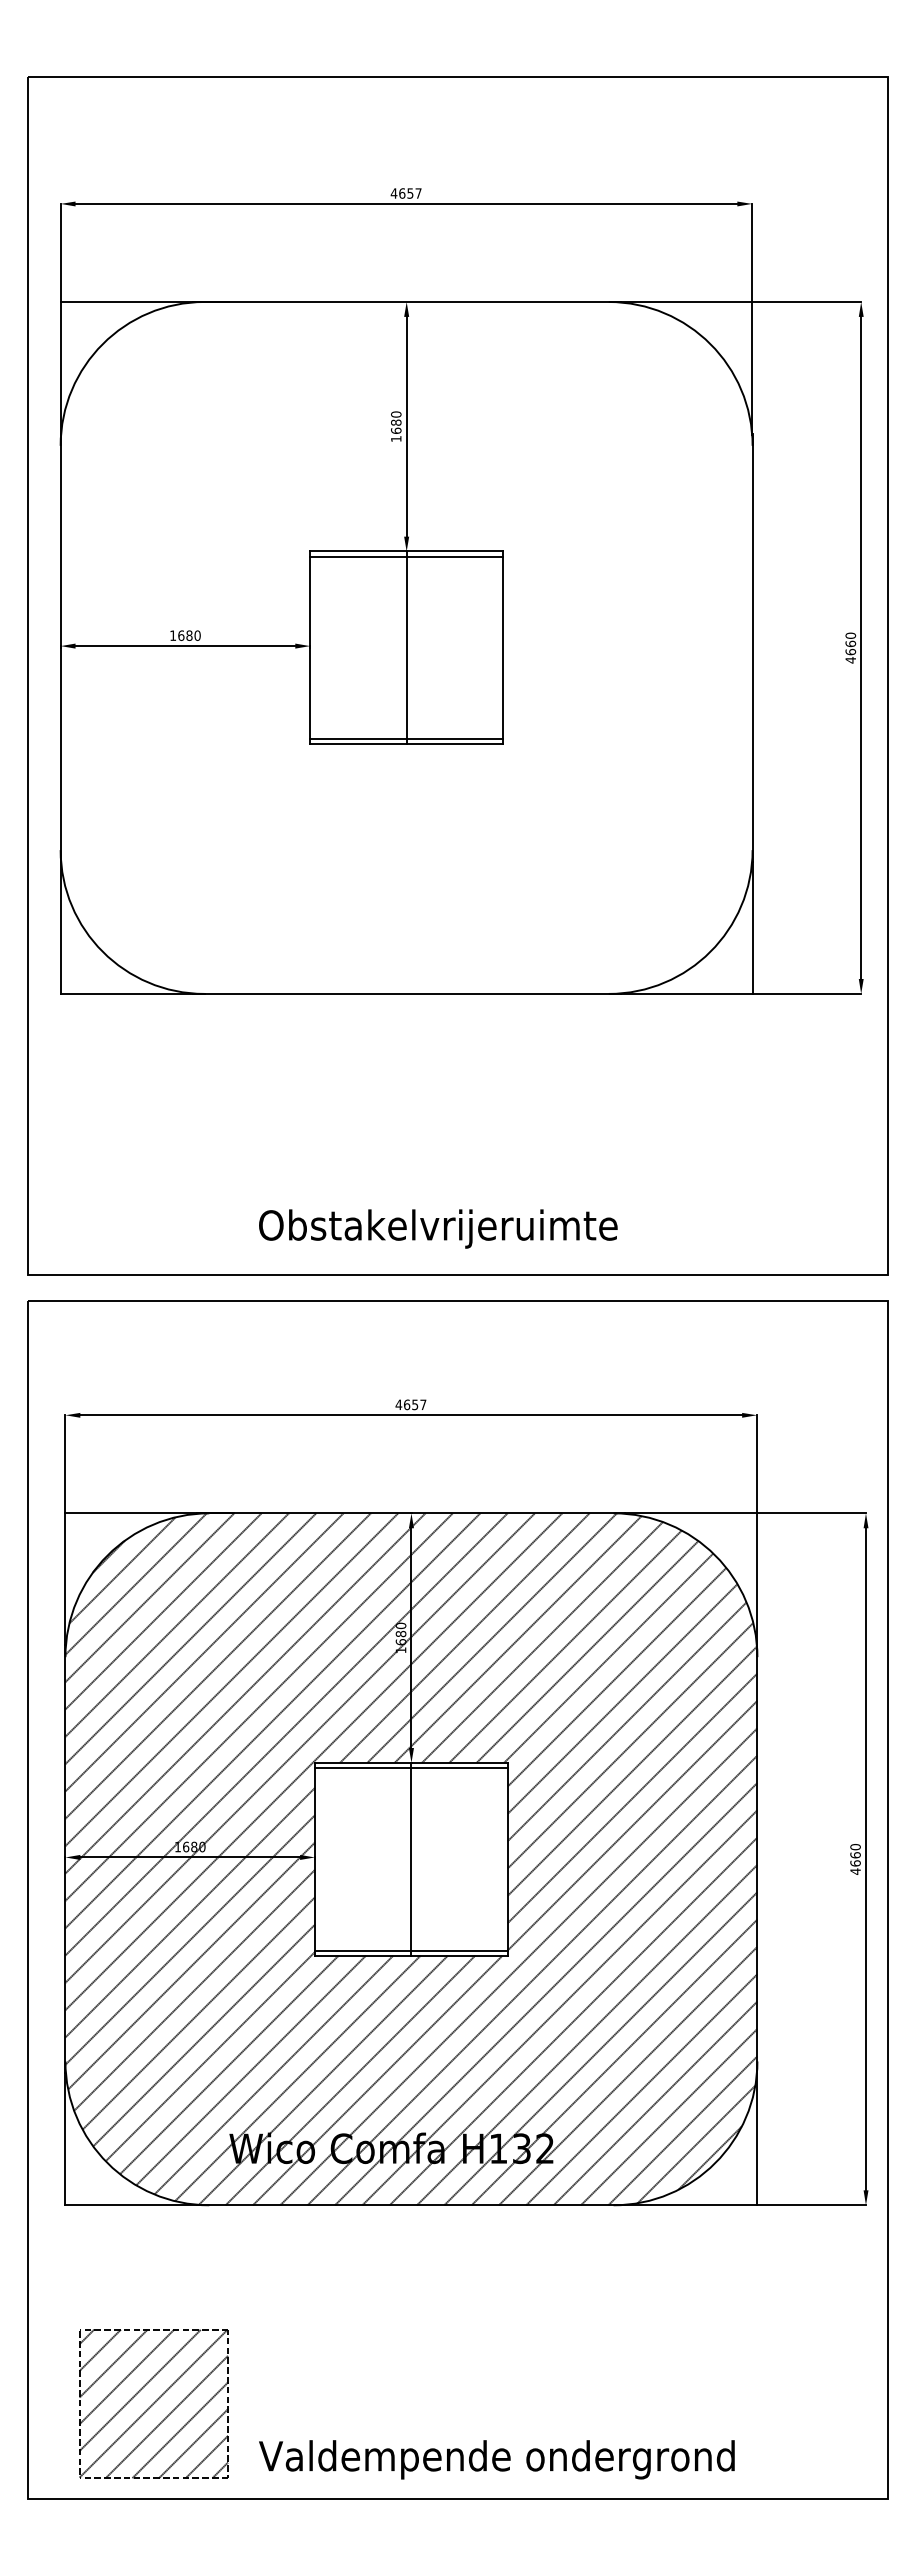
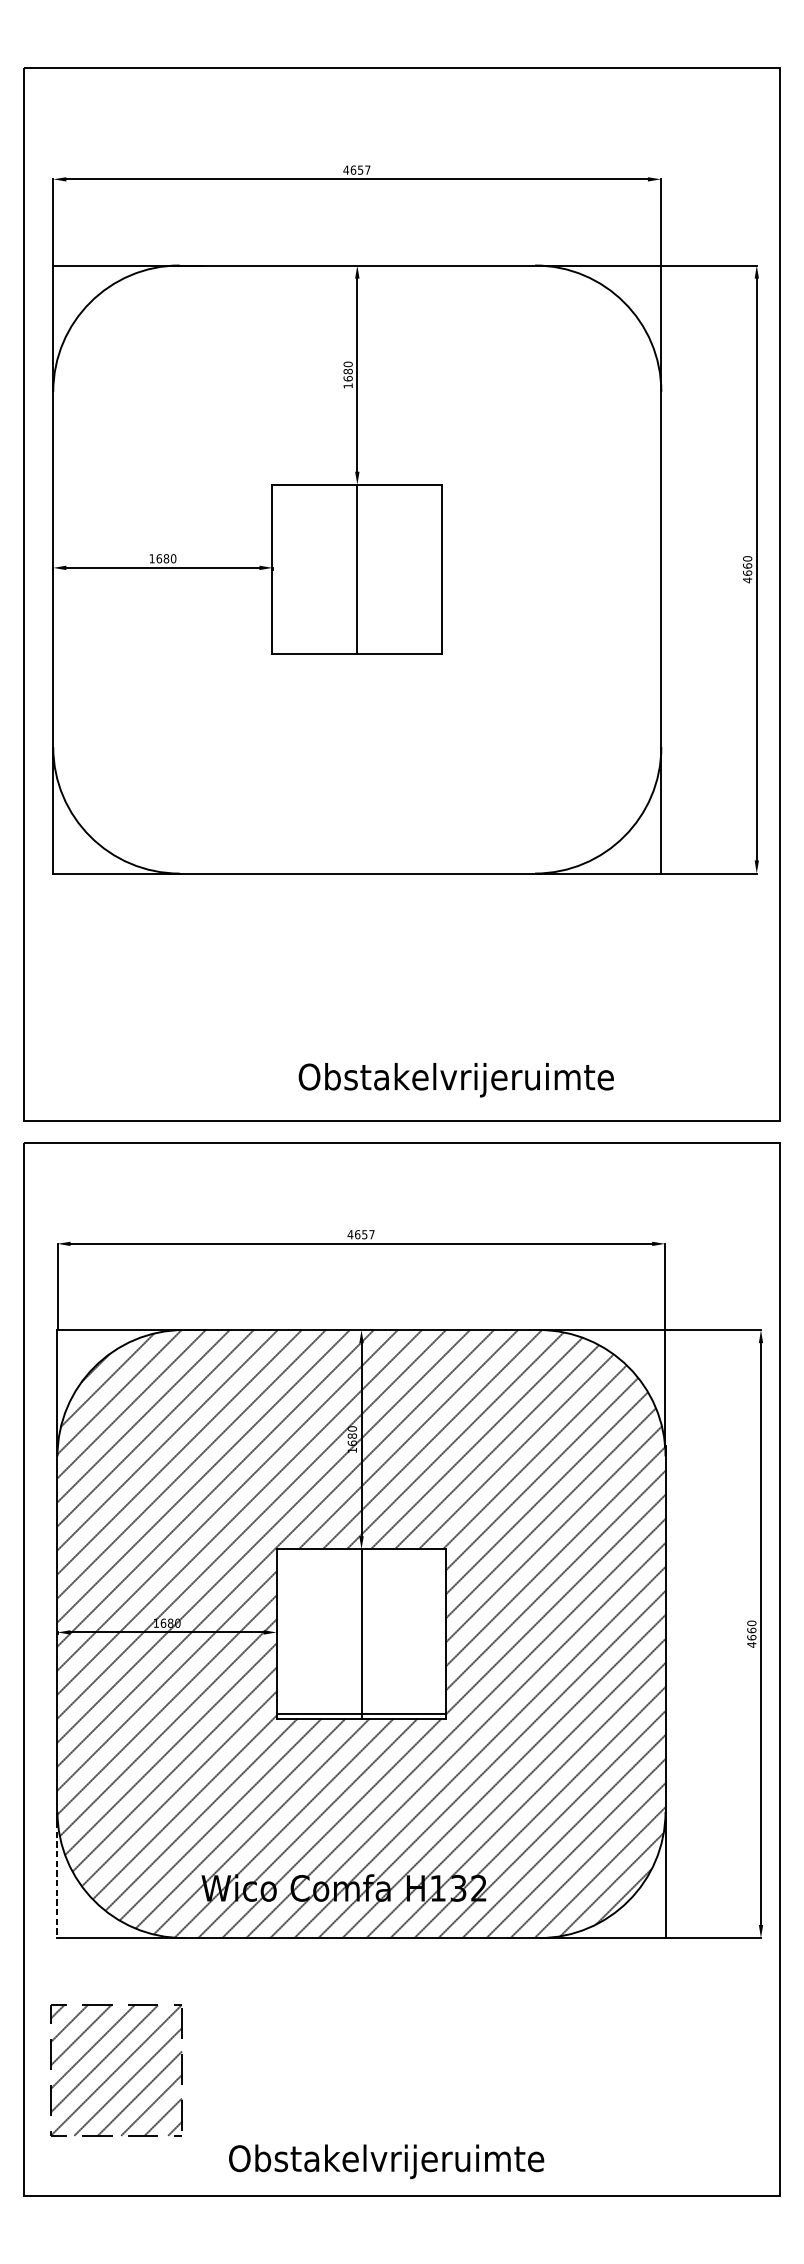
line: (406, 556) -> (357, 489), removed
line: (406, 739) -> (357, 649), removed
text: (438, 1228) -> (456, 1079), moved
line: (410, 1767) -> (360, 1553), removed
line: (65, 2139) -> (57, 1880), solid -> dashed
part: (153, 2403) -> (116, 2070), moved
text: (496, 2459) -> (436, 2161), Valdempende ondergrond -> Obstakelvrijeruimte

